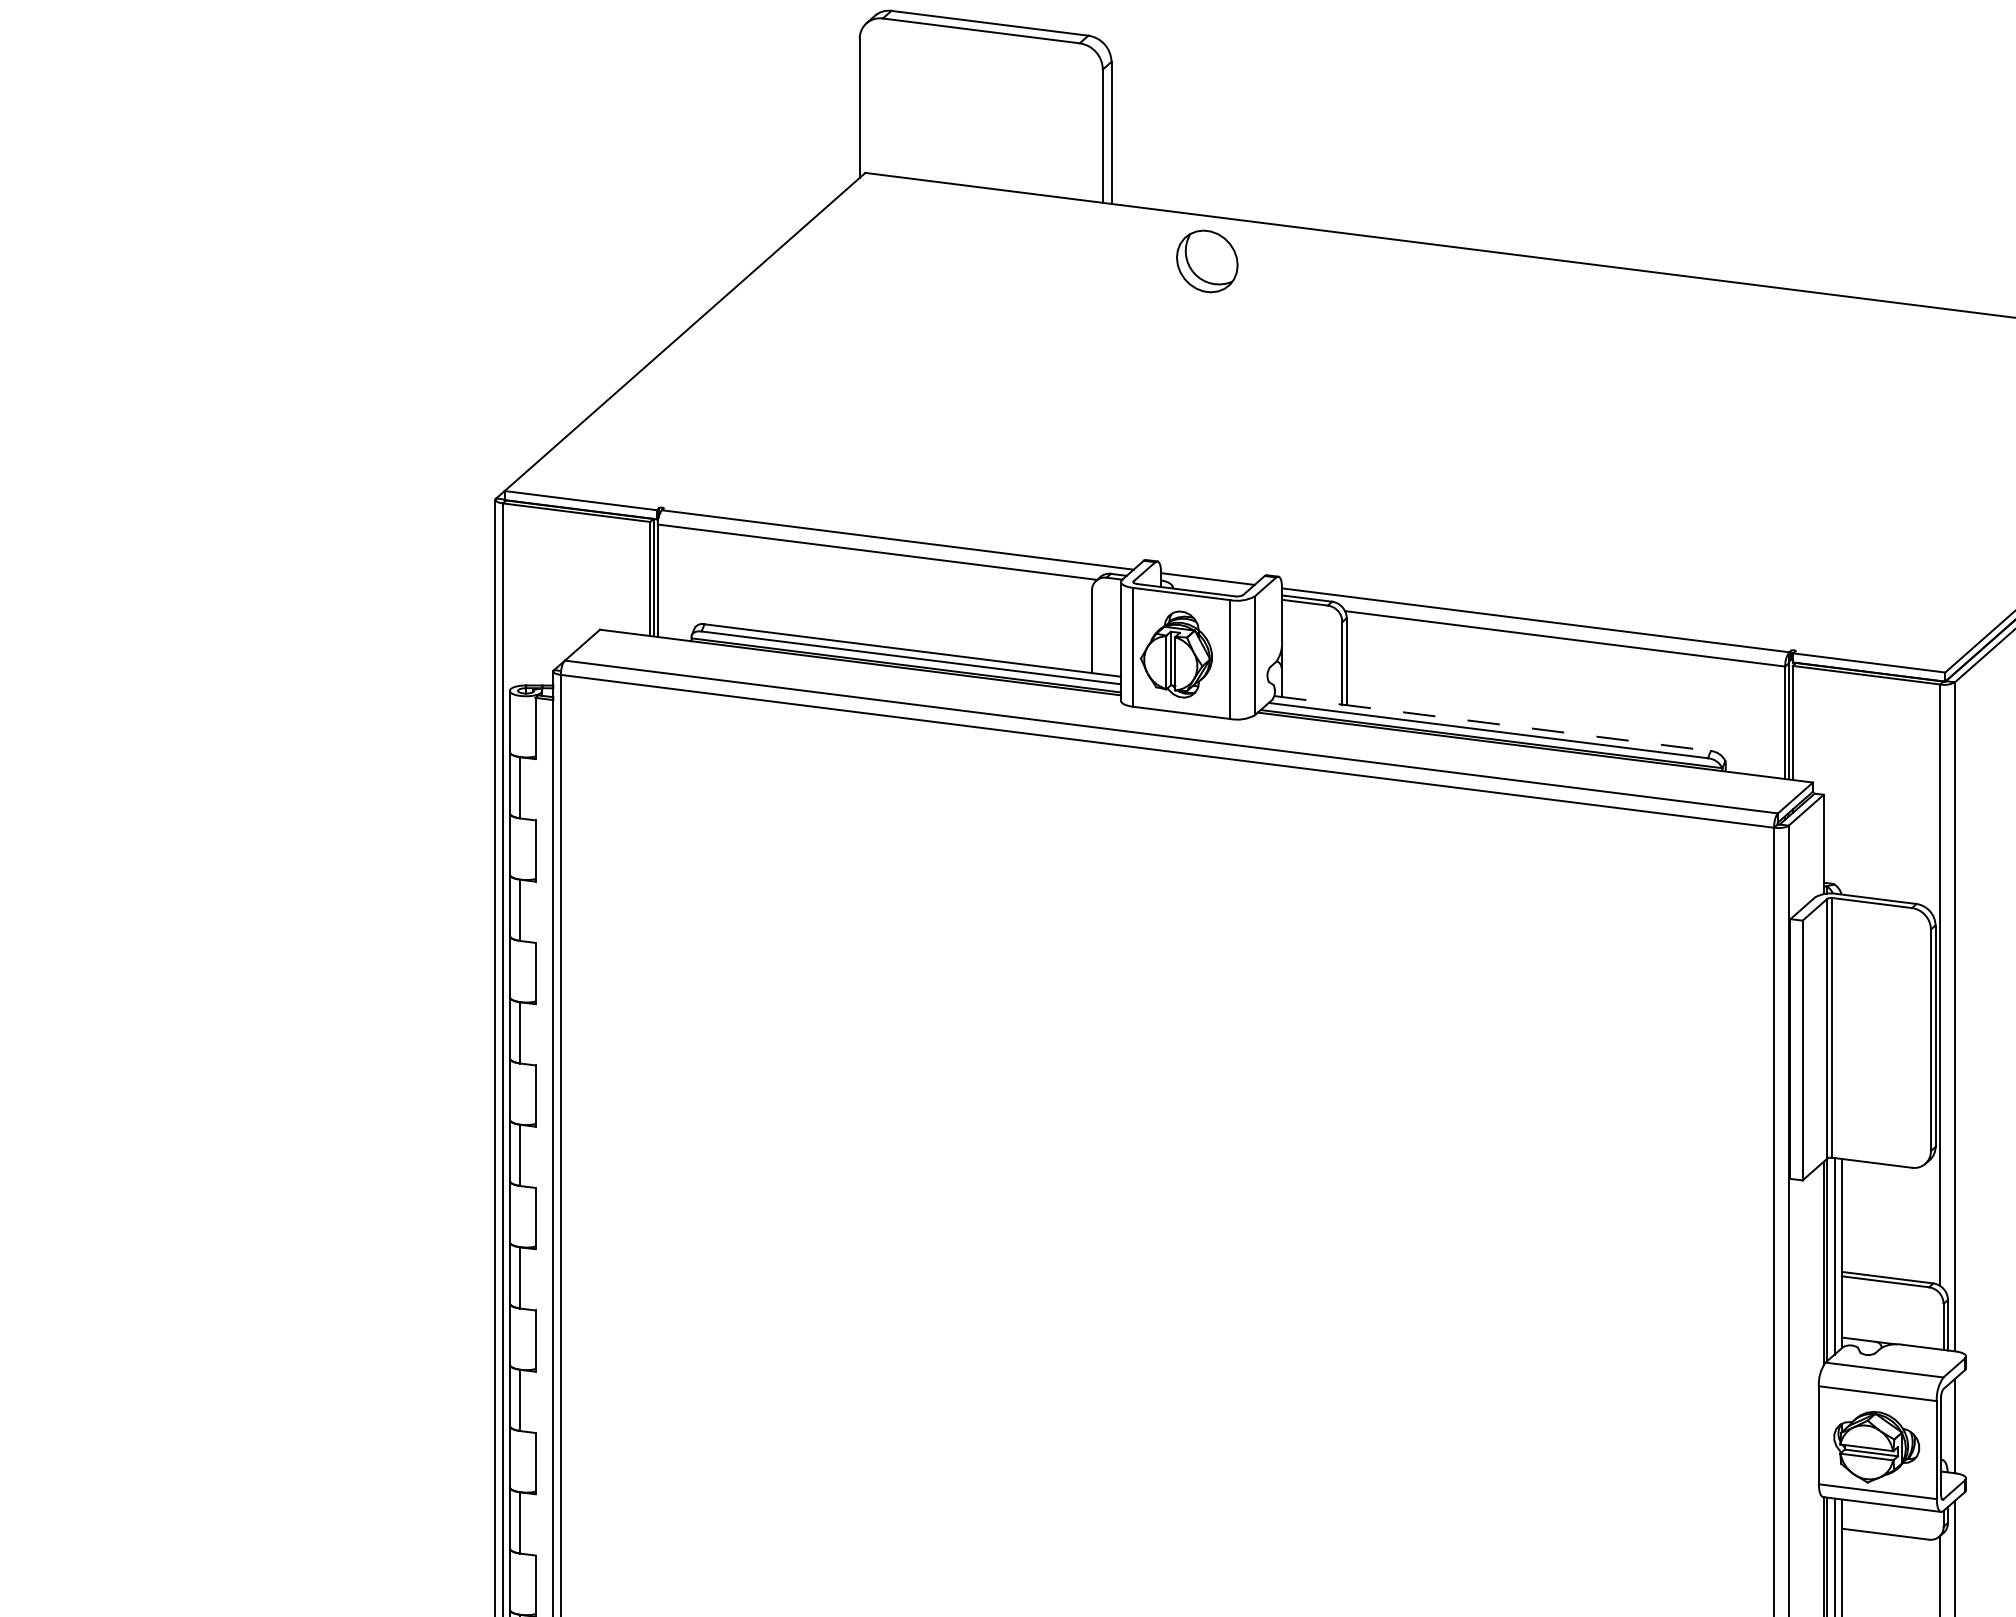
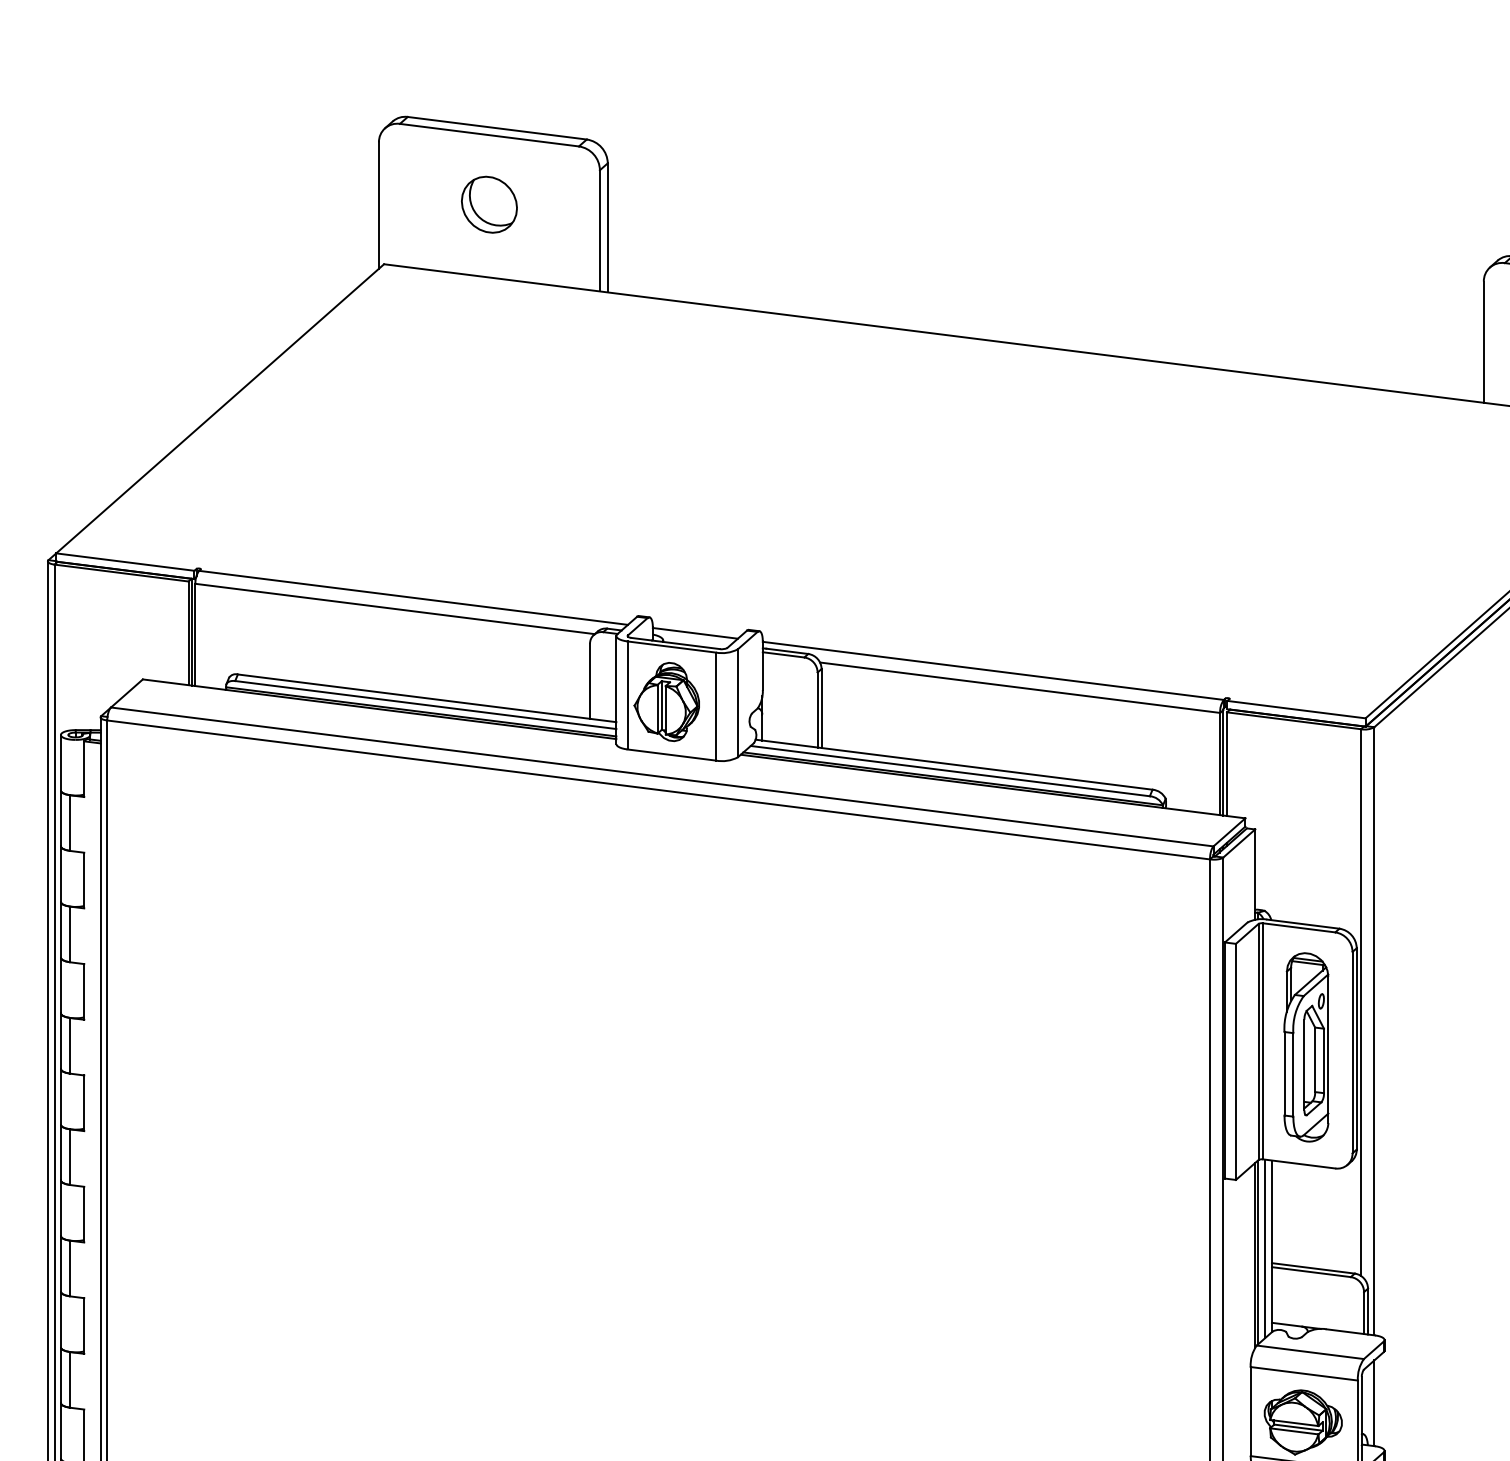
part: (1207, 261) -> (489, 204), moved
line: (1493, 723) -> (954, 764), dashed -> solid
part: (1880, 1034) -> (1306, 1047), added

